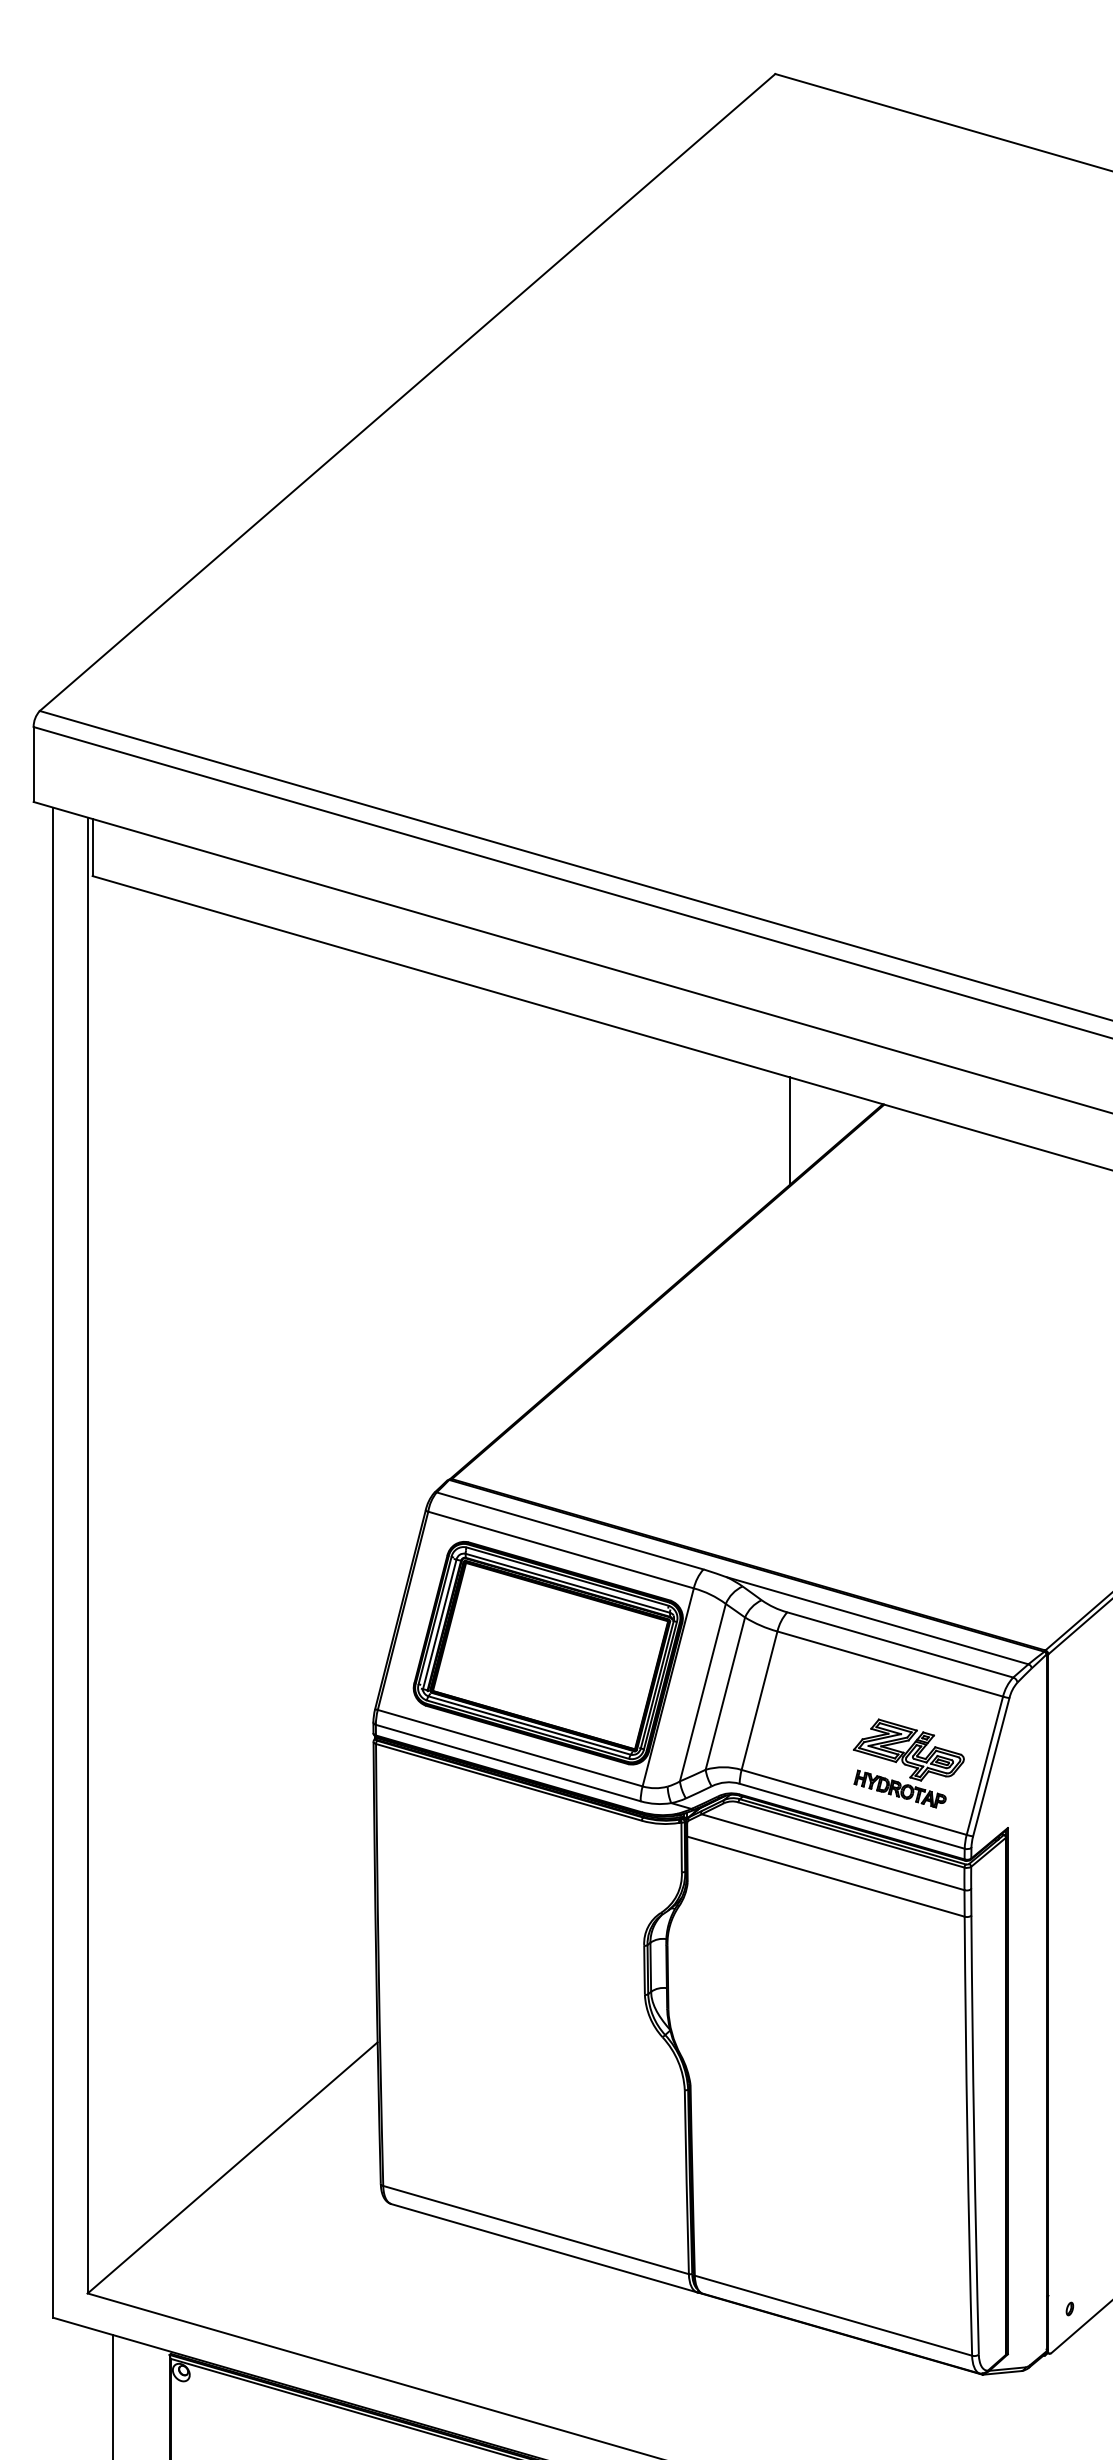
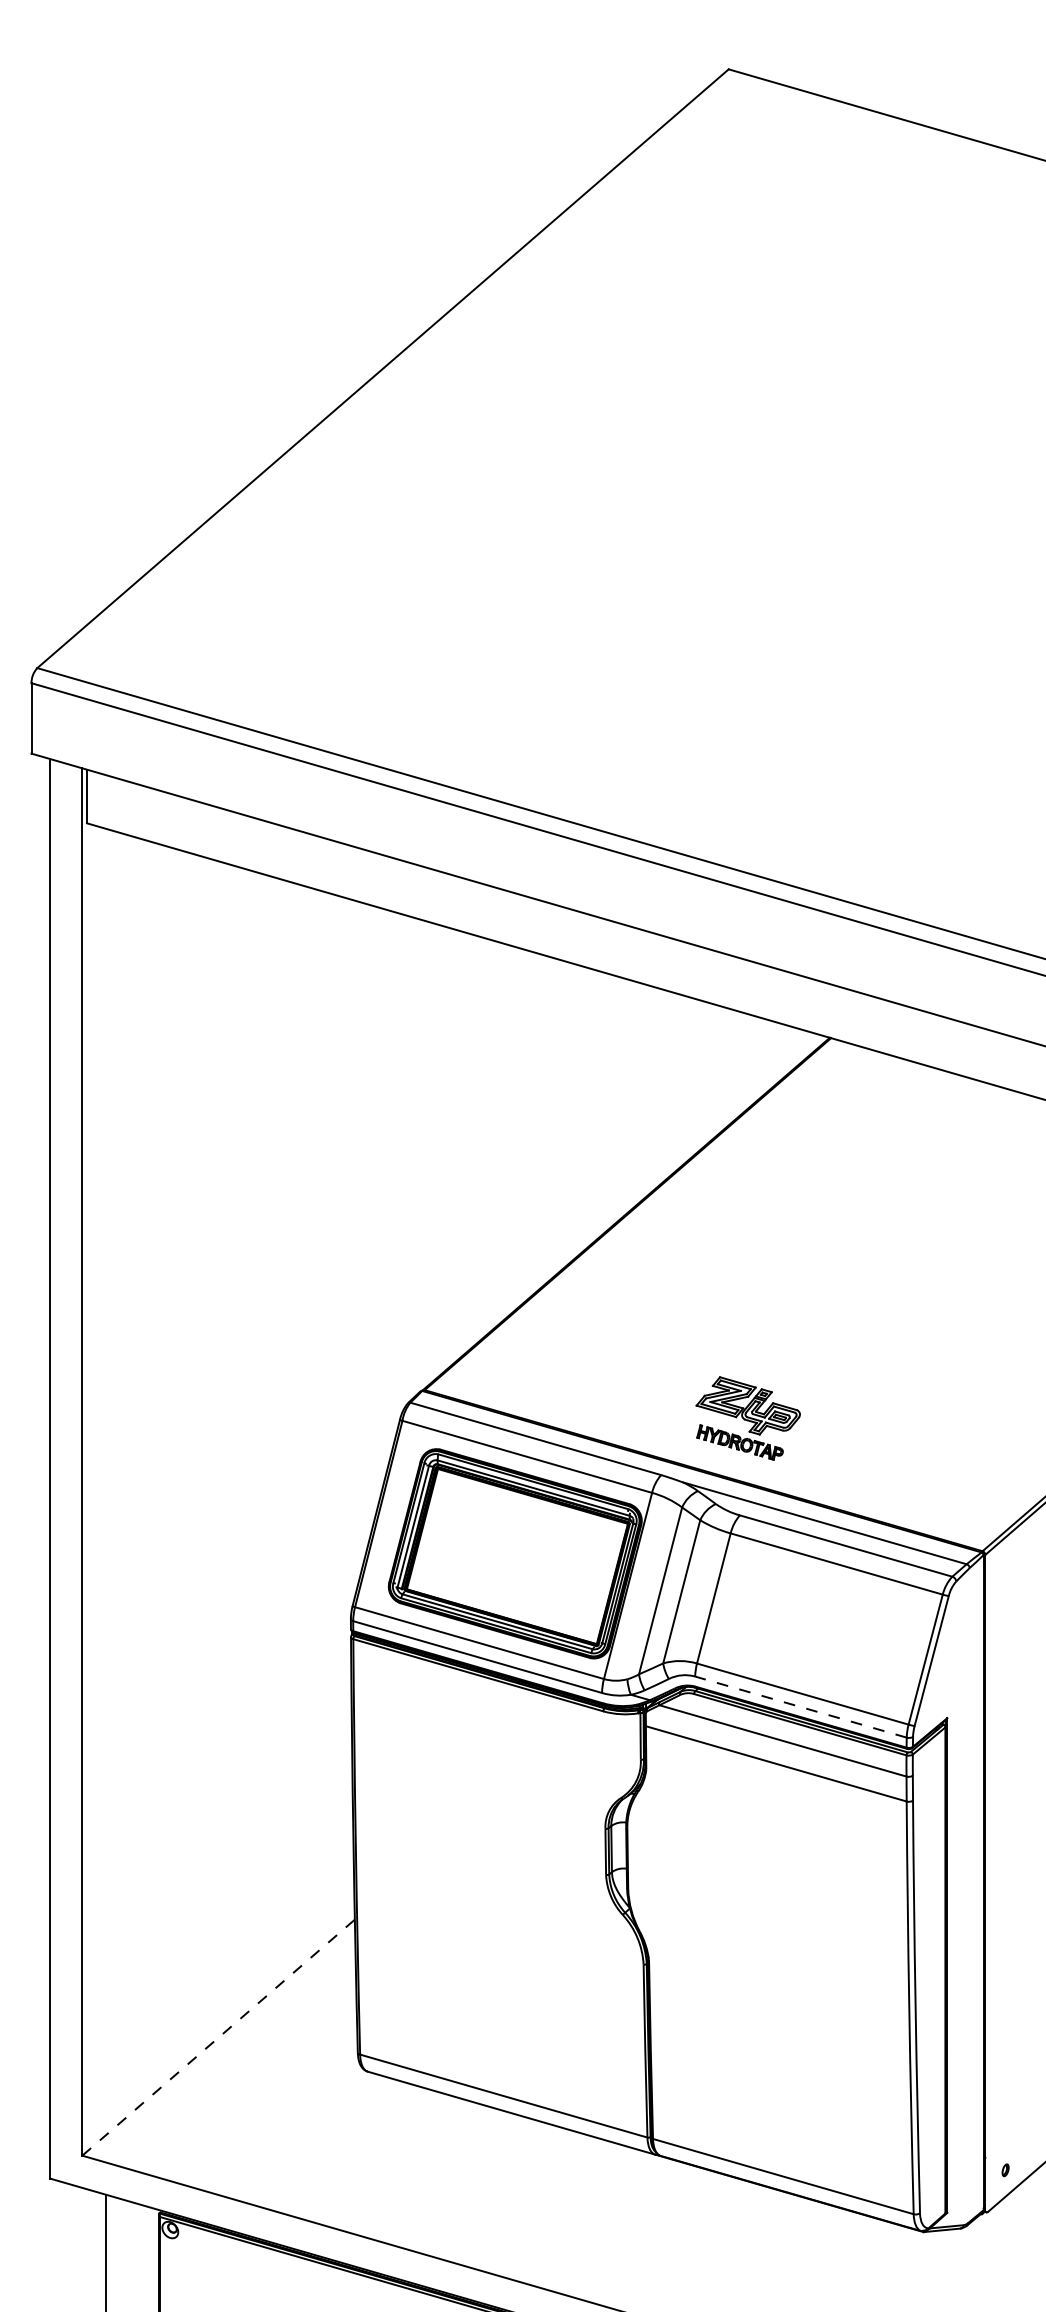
line: (790, 1130) -> (742, 1062), removed
part: (908, 1763) -> (747, 1418), moved
line: (851, 1815) -> (800, 1706), solid -> dashed
line: (232, 2167) -> (218, 2037), solid -> dashed

